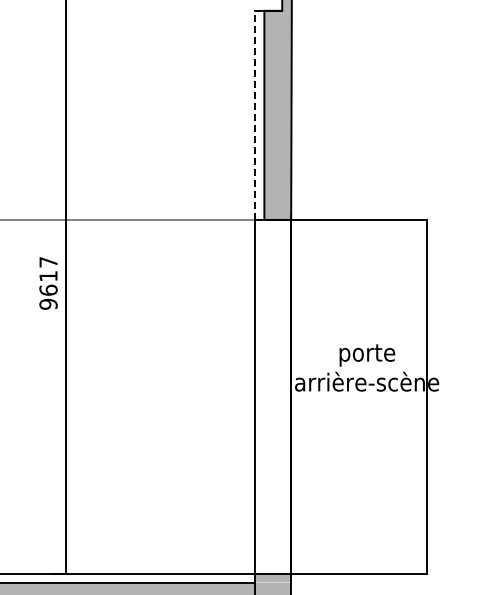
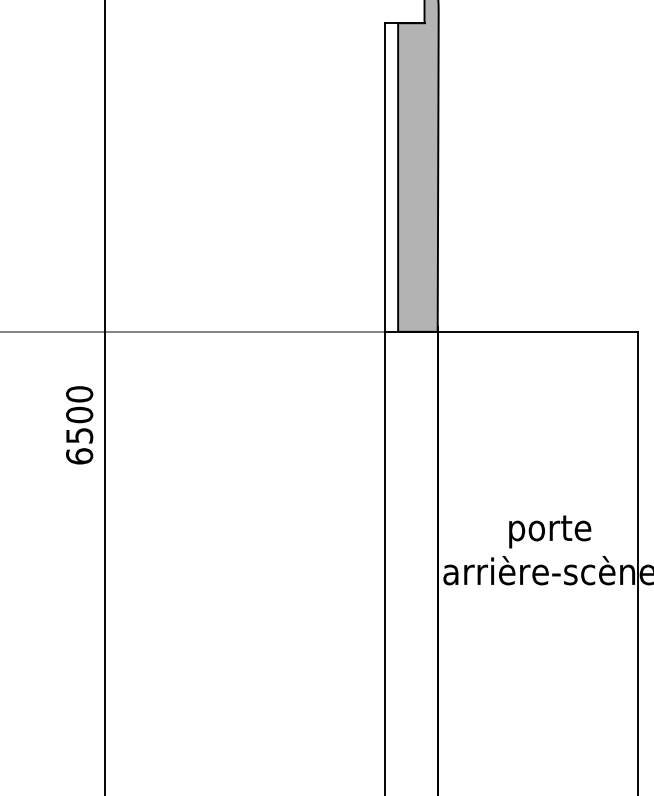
line: (255, 115) -> (385, 177), dashed -> solid
text: (48, 282) -> (79, 424), 9617 -> 6500

